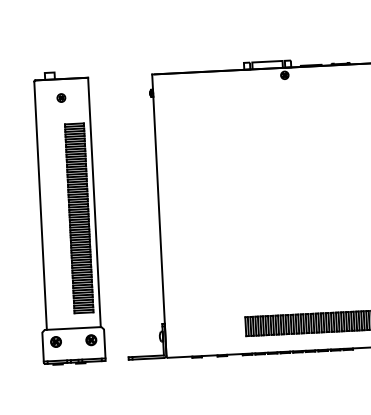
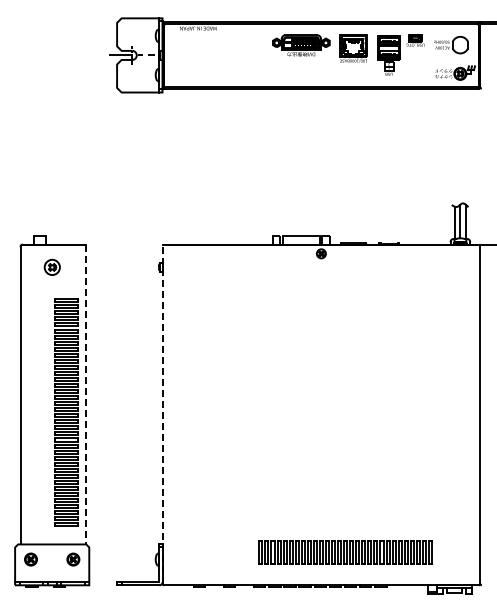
part: (60, 98) -> (51, 267), size x1.6
line: (94, 202) -> (85, 394), solid -> dashed
line: (159, 215) -> (162, 414), solid -> dashed

